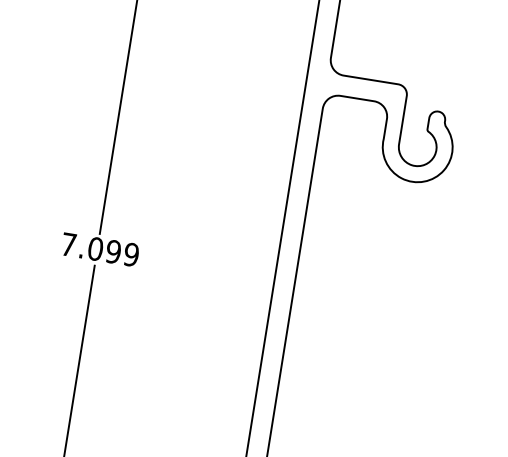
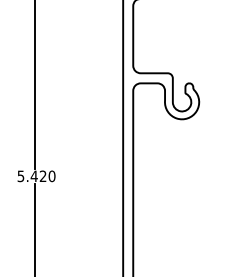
text: (100, 250) -> (36, 176), 7.099 -> 5.420

